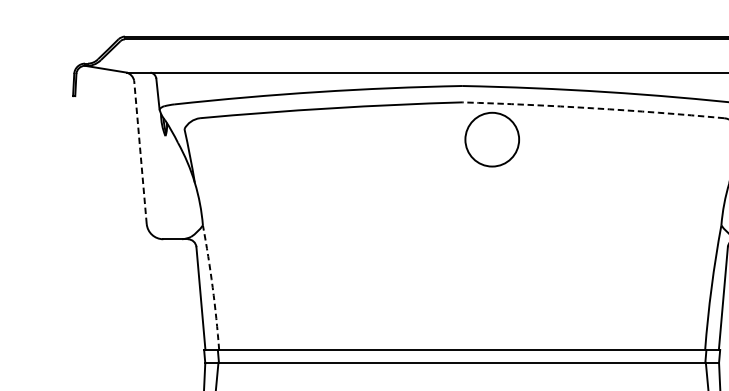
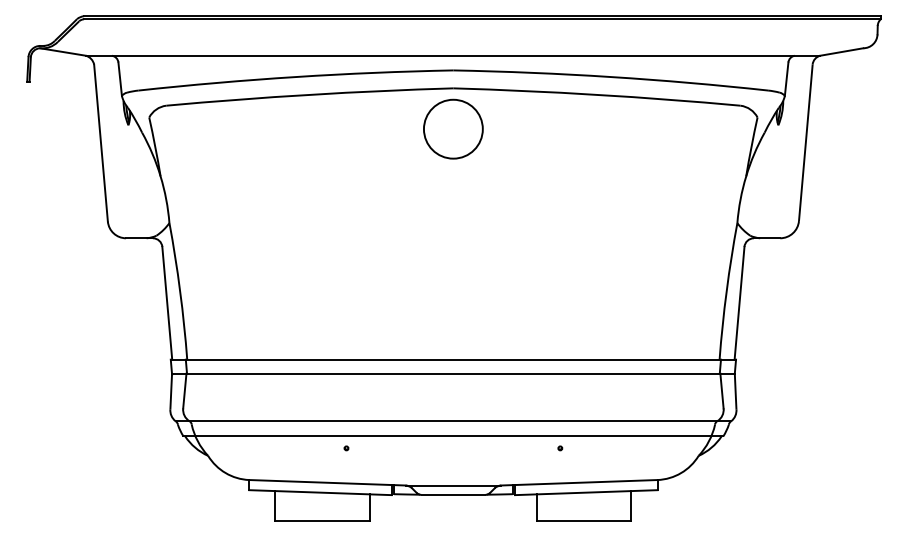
arc: (593, 107) -> (597, 94), dashed -> solid
circle: (492, 139) -> (453, 128), moved
line: (140, 152) -> (101, 143), dashed -> solid
arc: (213, 287) -> (180, 291), dashed -> solid

